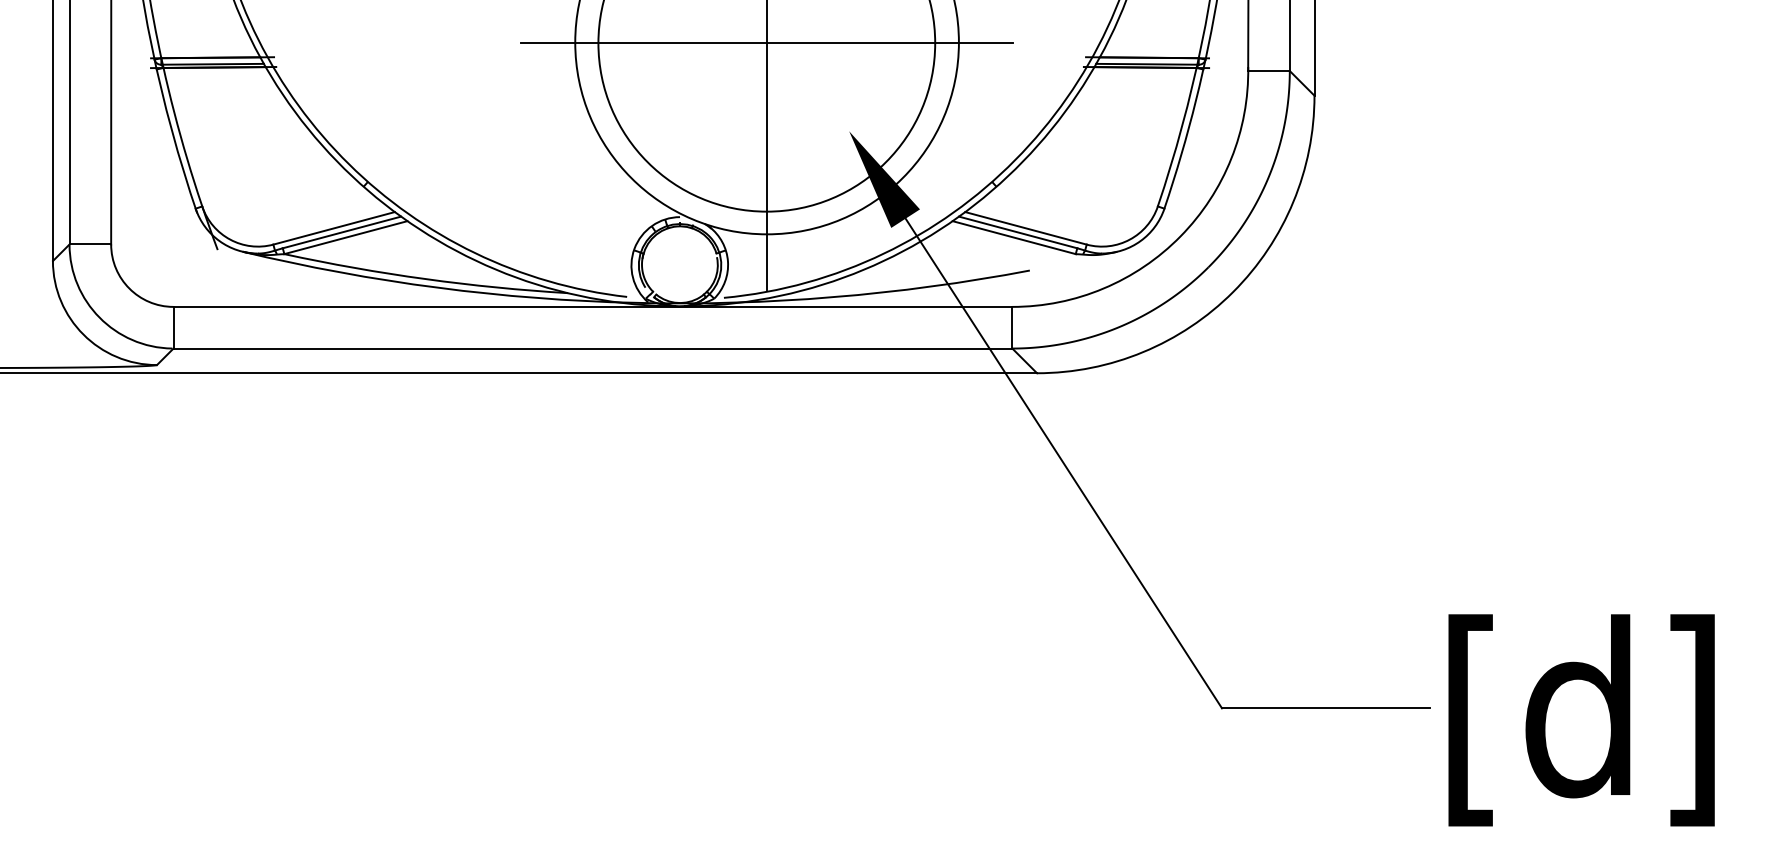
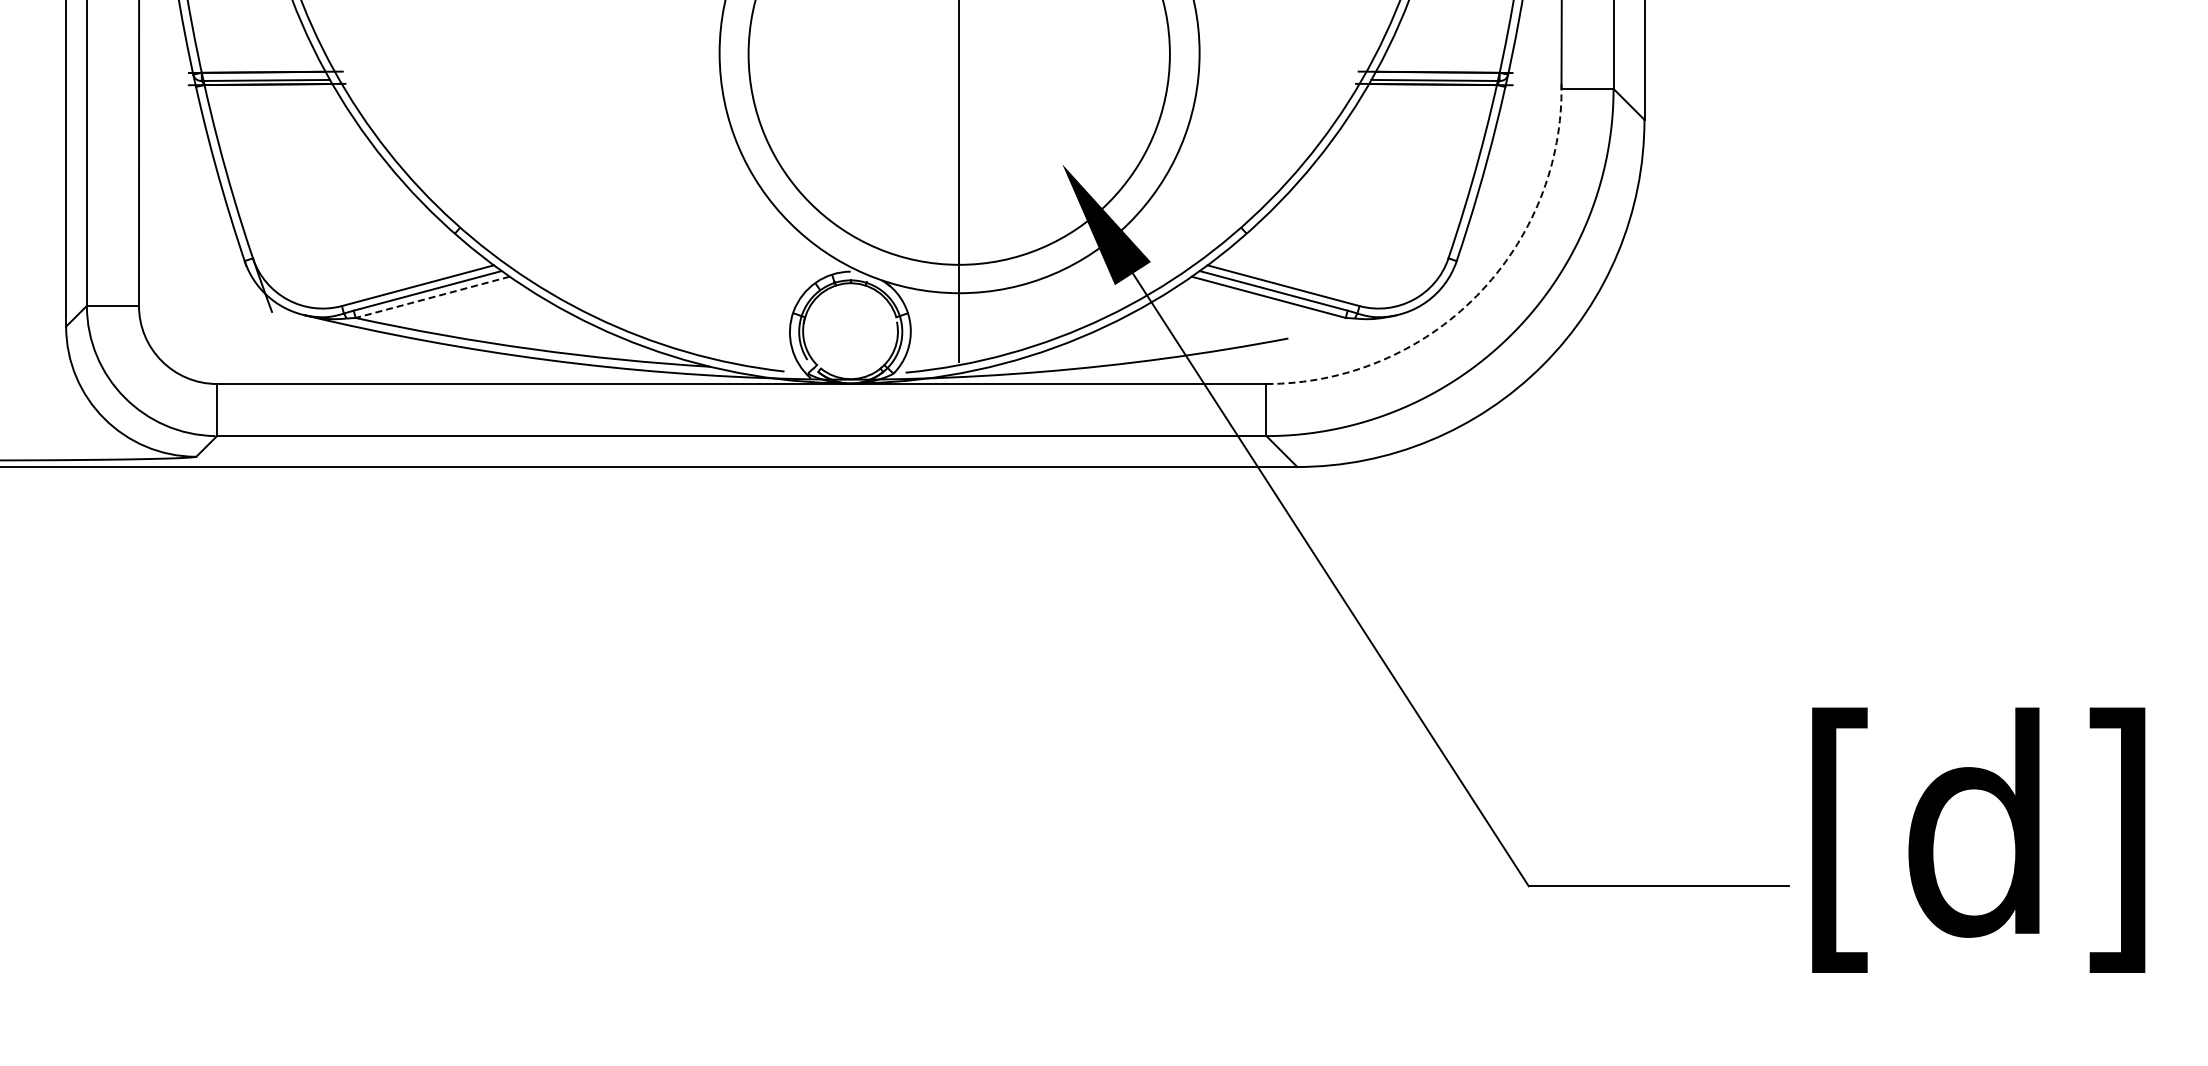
line: (767, 43) -> (959, 54), removed
arc: (1180, 236) -> (1476, 295), solid -> dashed
line: (345, 237) -> (432, 297), solid -> dashed
text: (1581, 719) -> (1978, 839), moved

